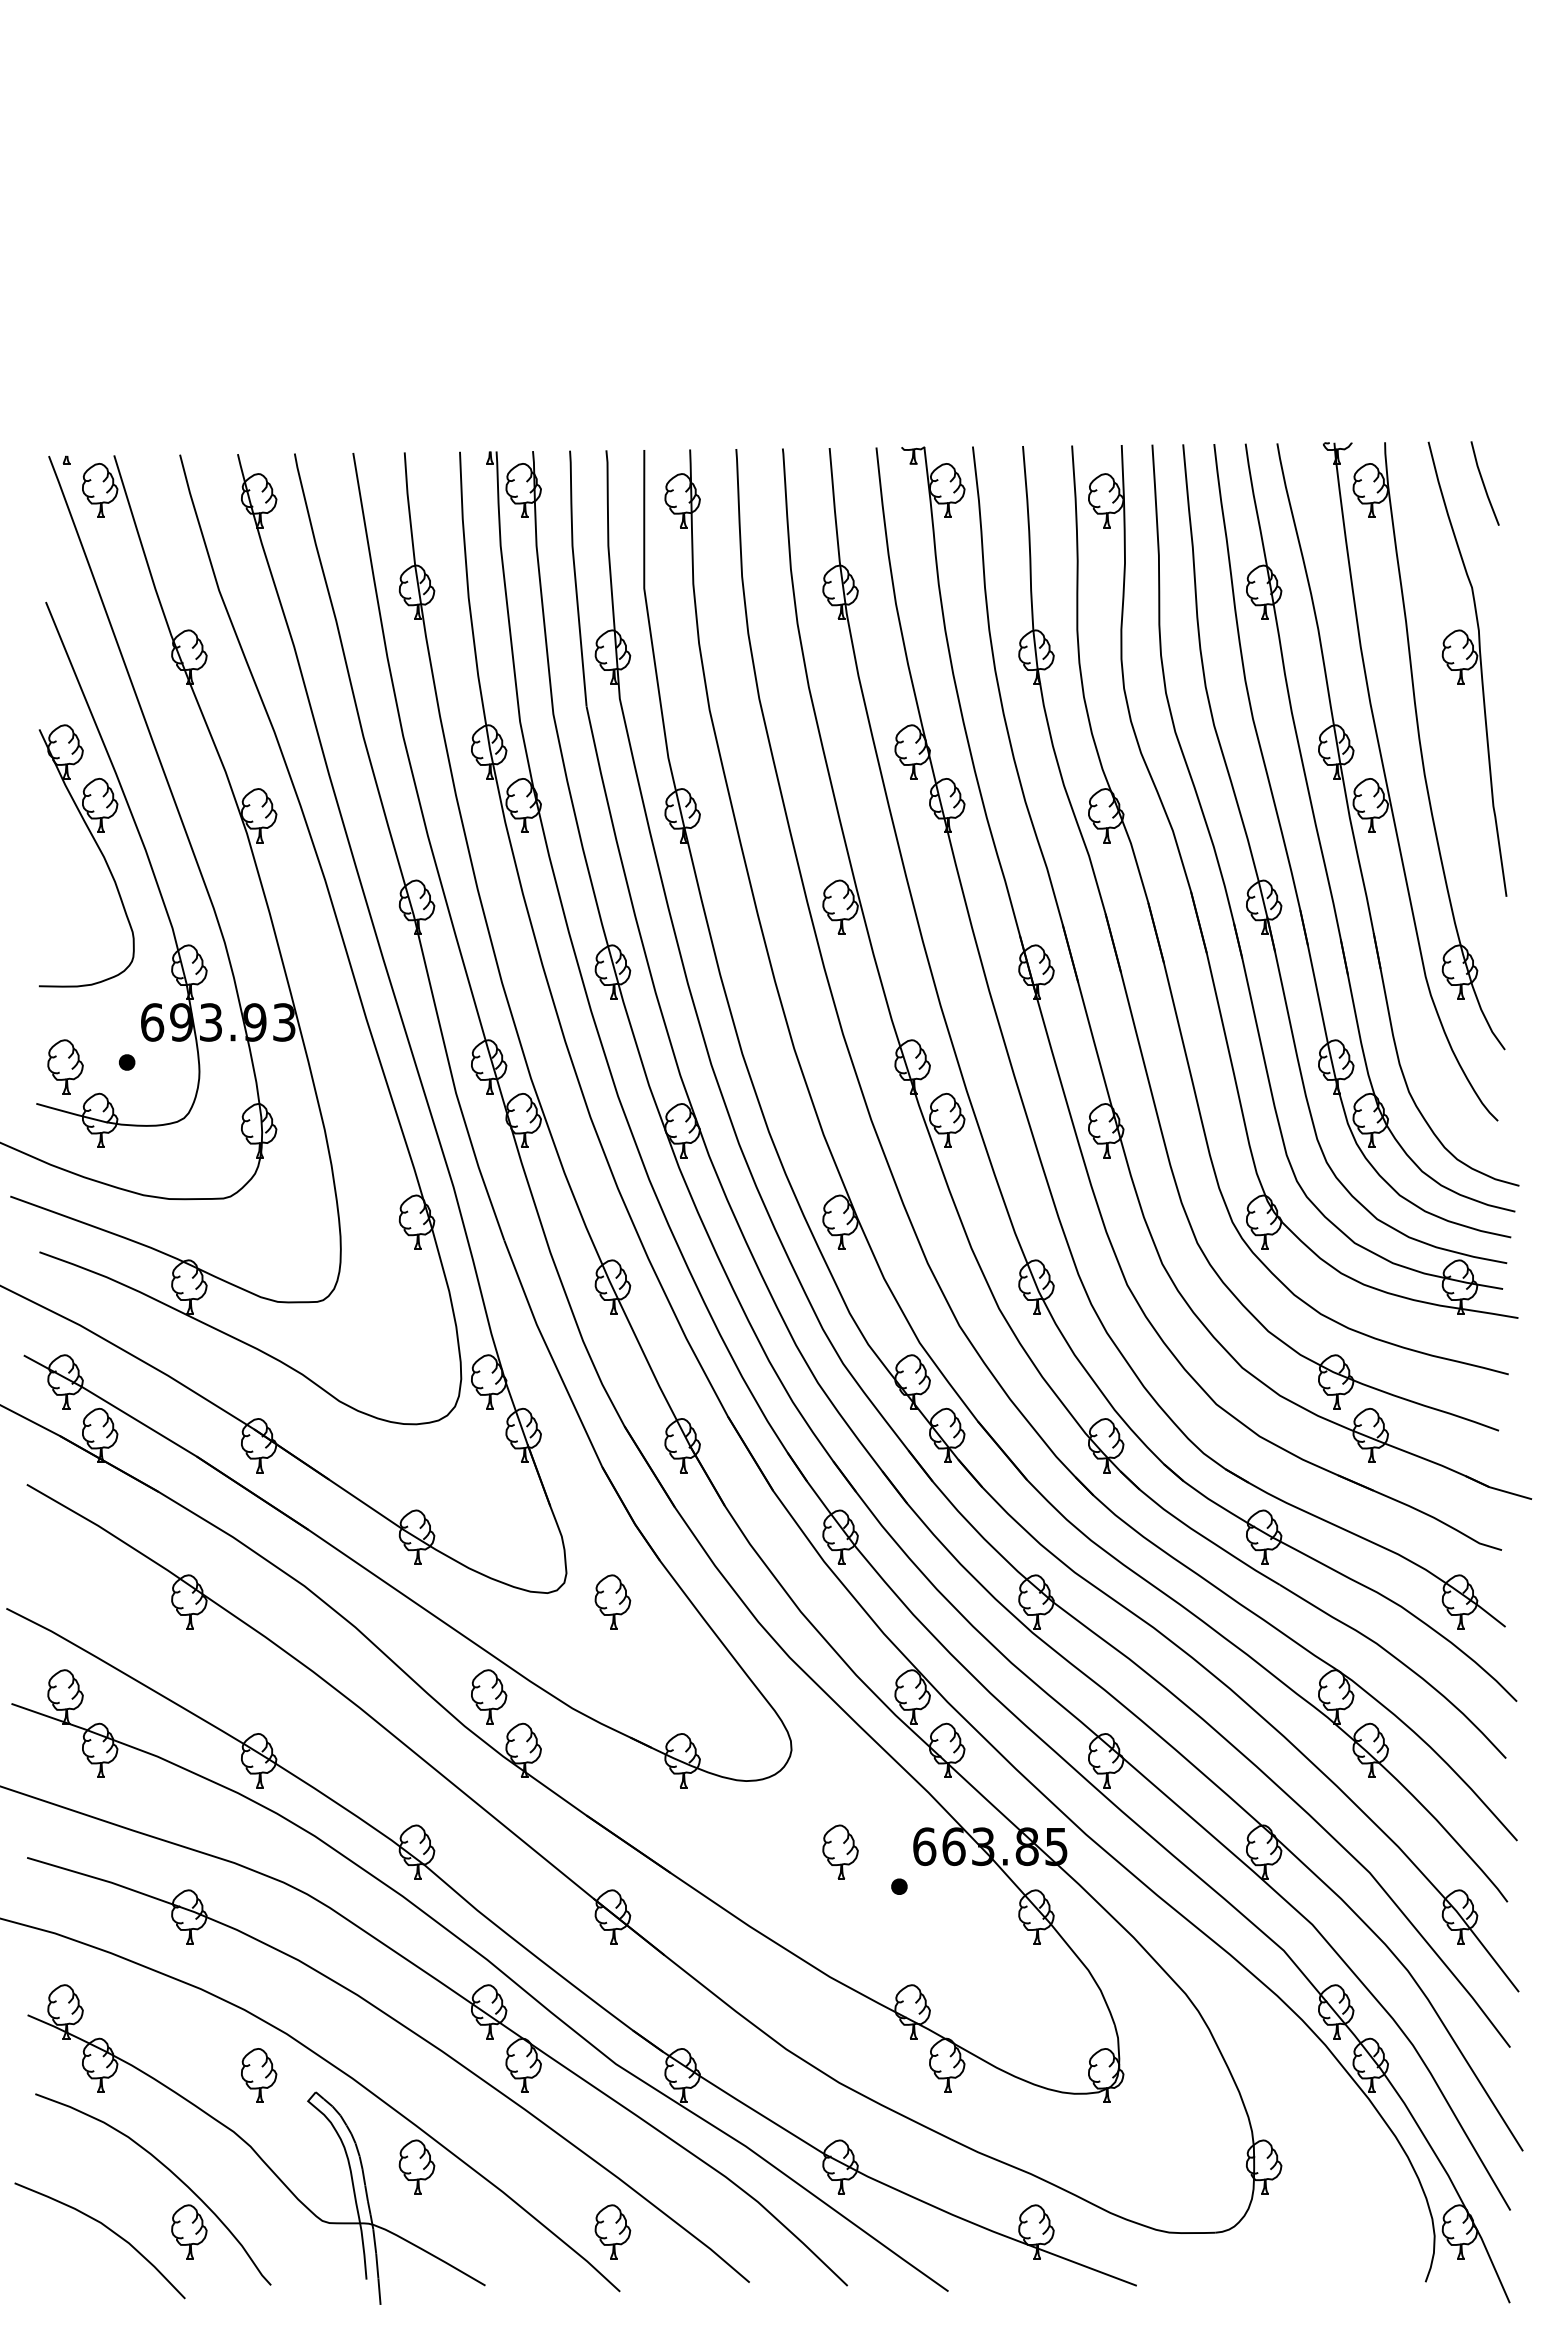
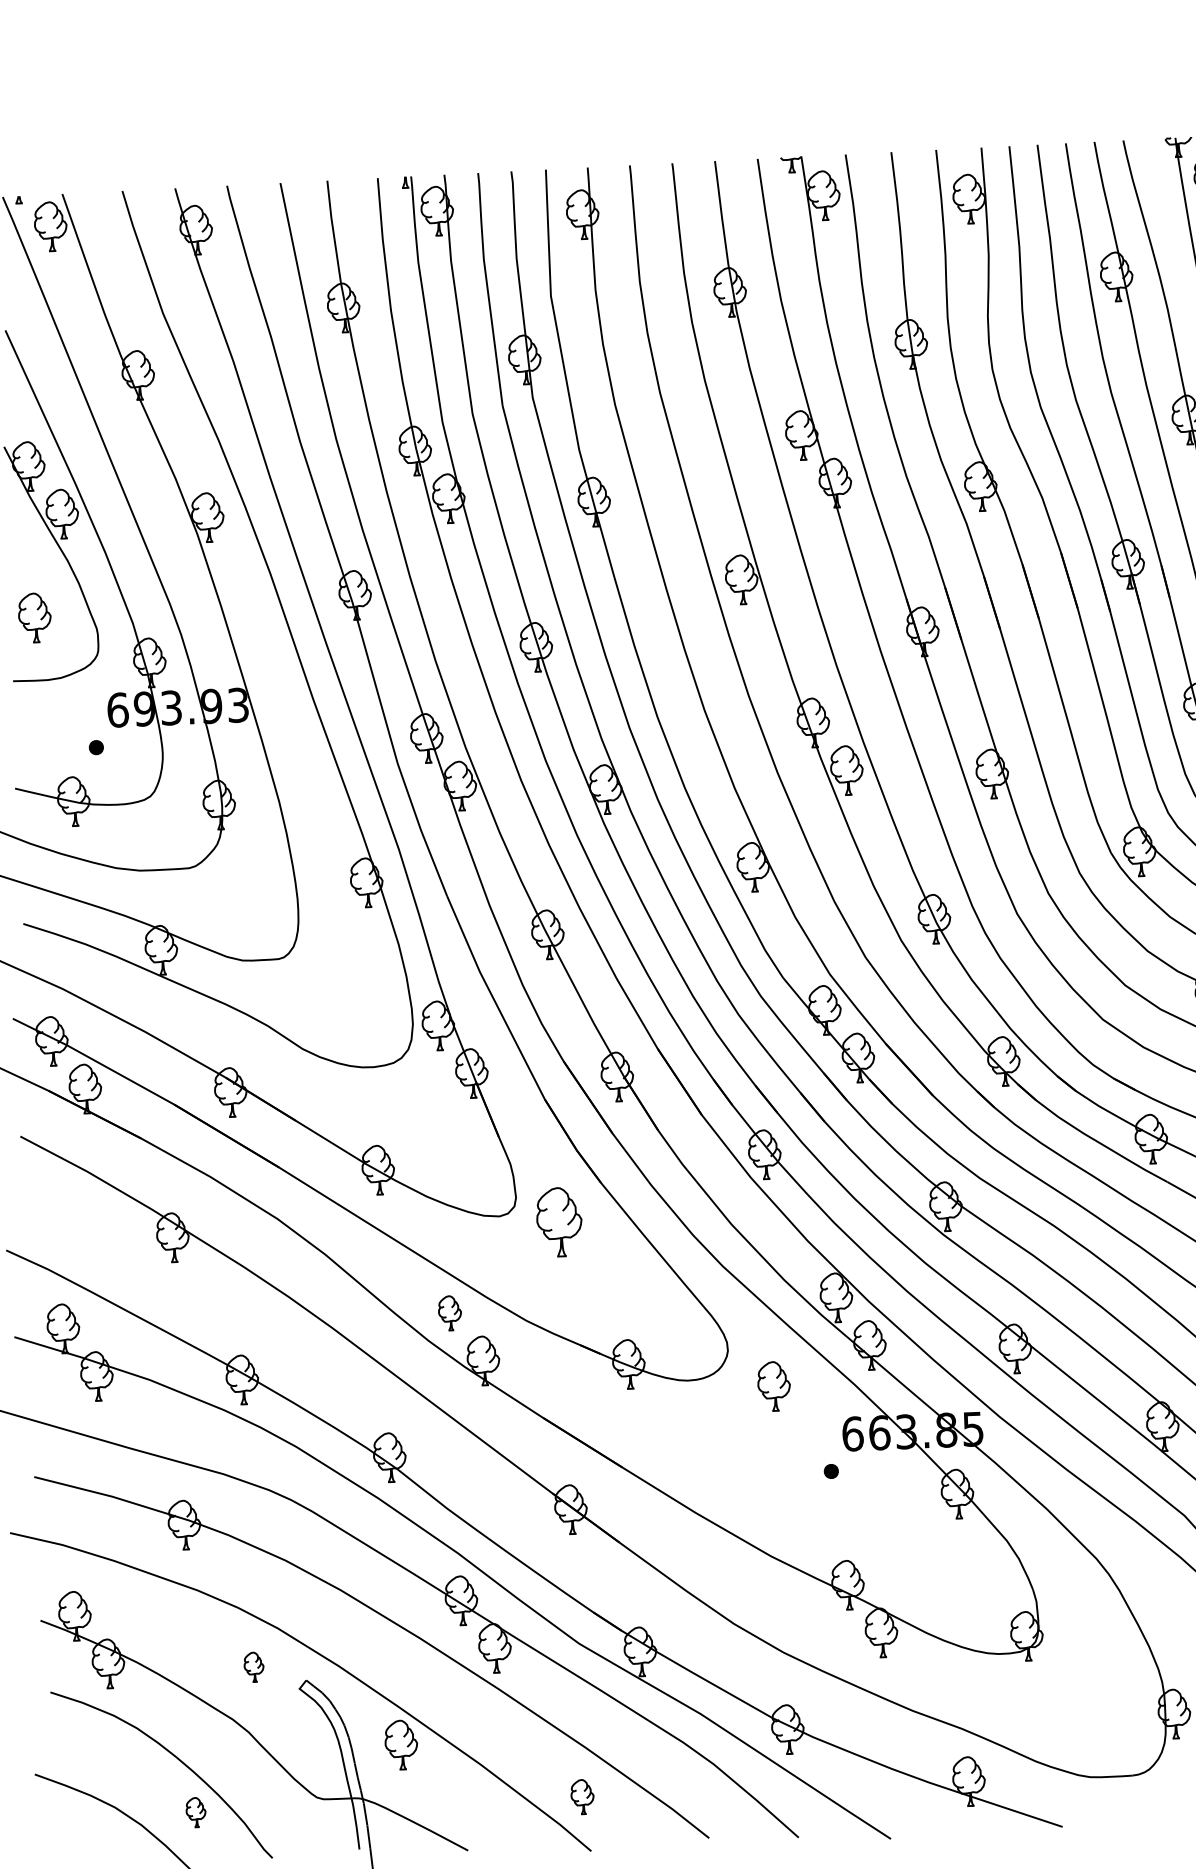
part: (65, 1066) -> (34, 617), moved
part: (612, 1601) -> (559, 1221), size x1.4
part: (489, 1696) -> (450, 1312), size x0.7
part: (840, 1851) -> (774, 1385), moved
part: (259, 2075) -> (254, 1667), size x0.6
part: (189, 2231) -> (196, 1812), size x0.6
part: (612, 2231) -> (582, 1796), size x0.7

